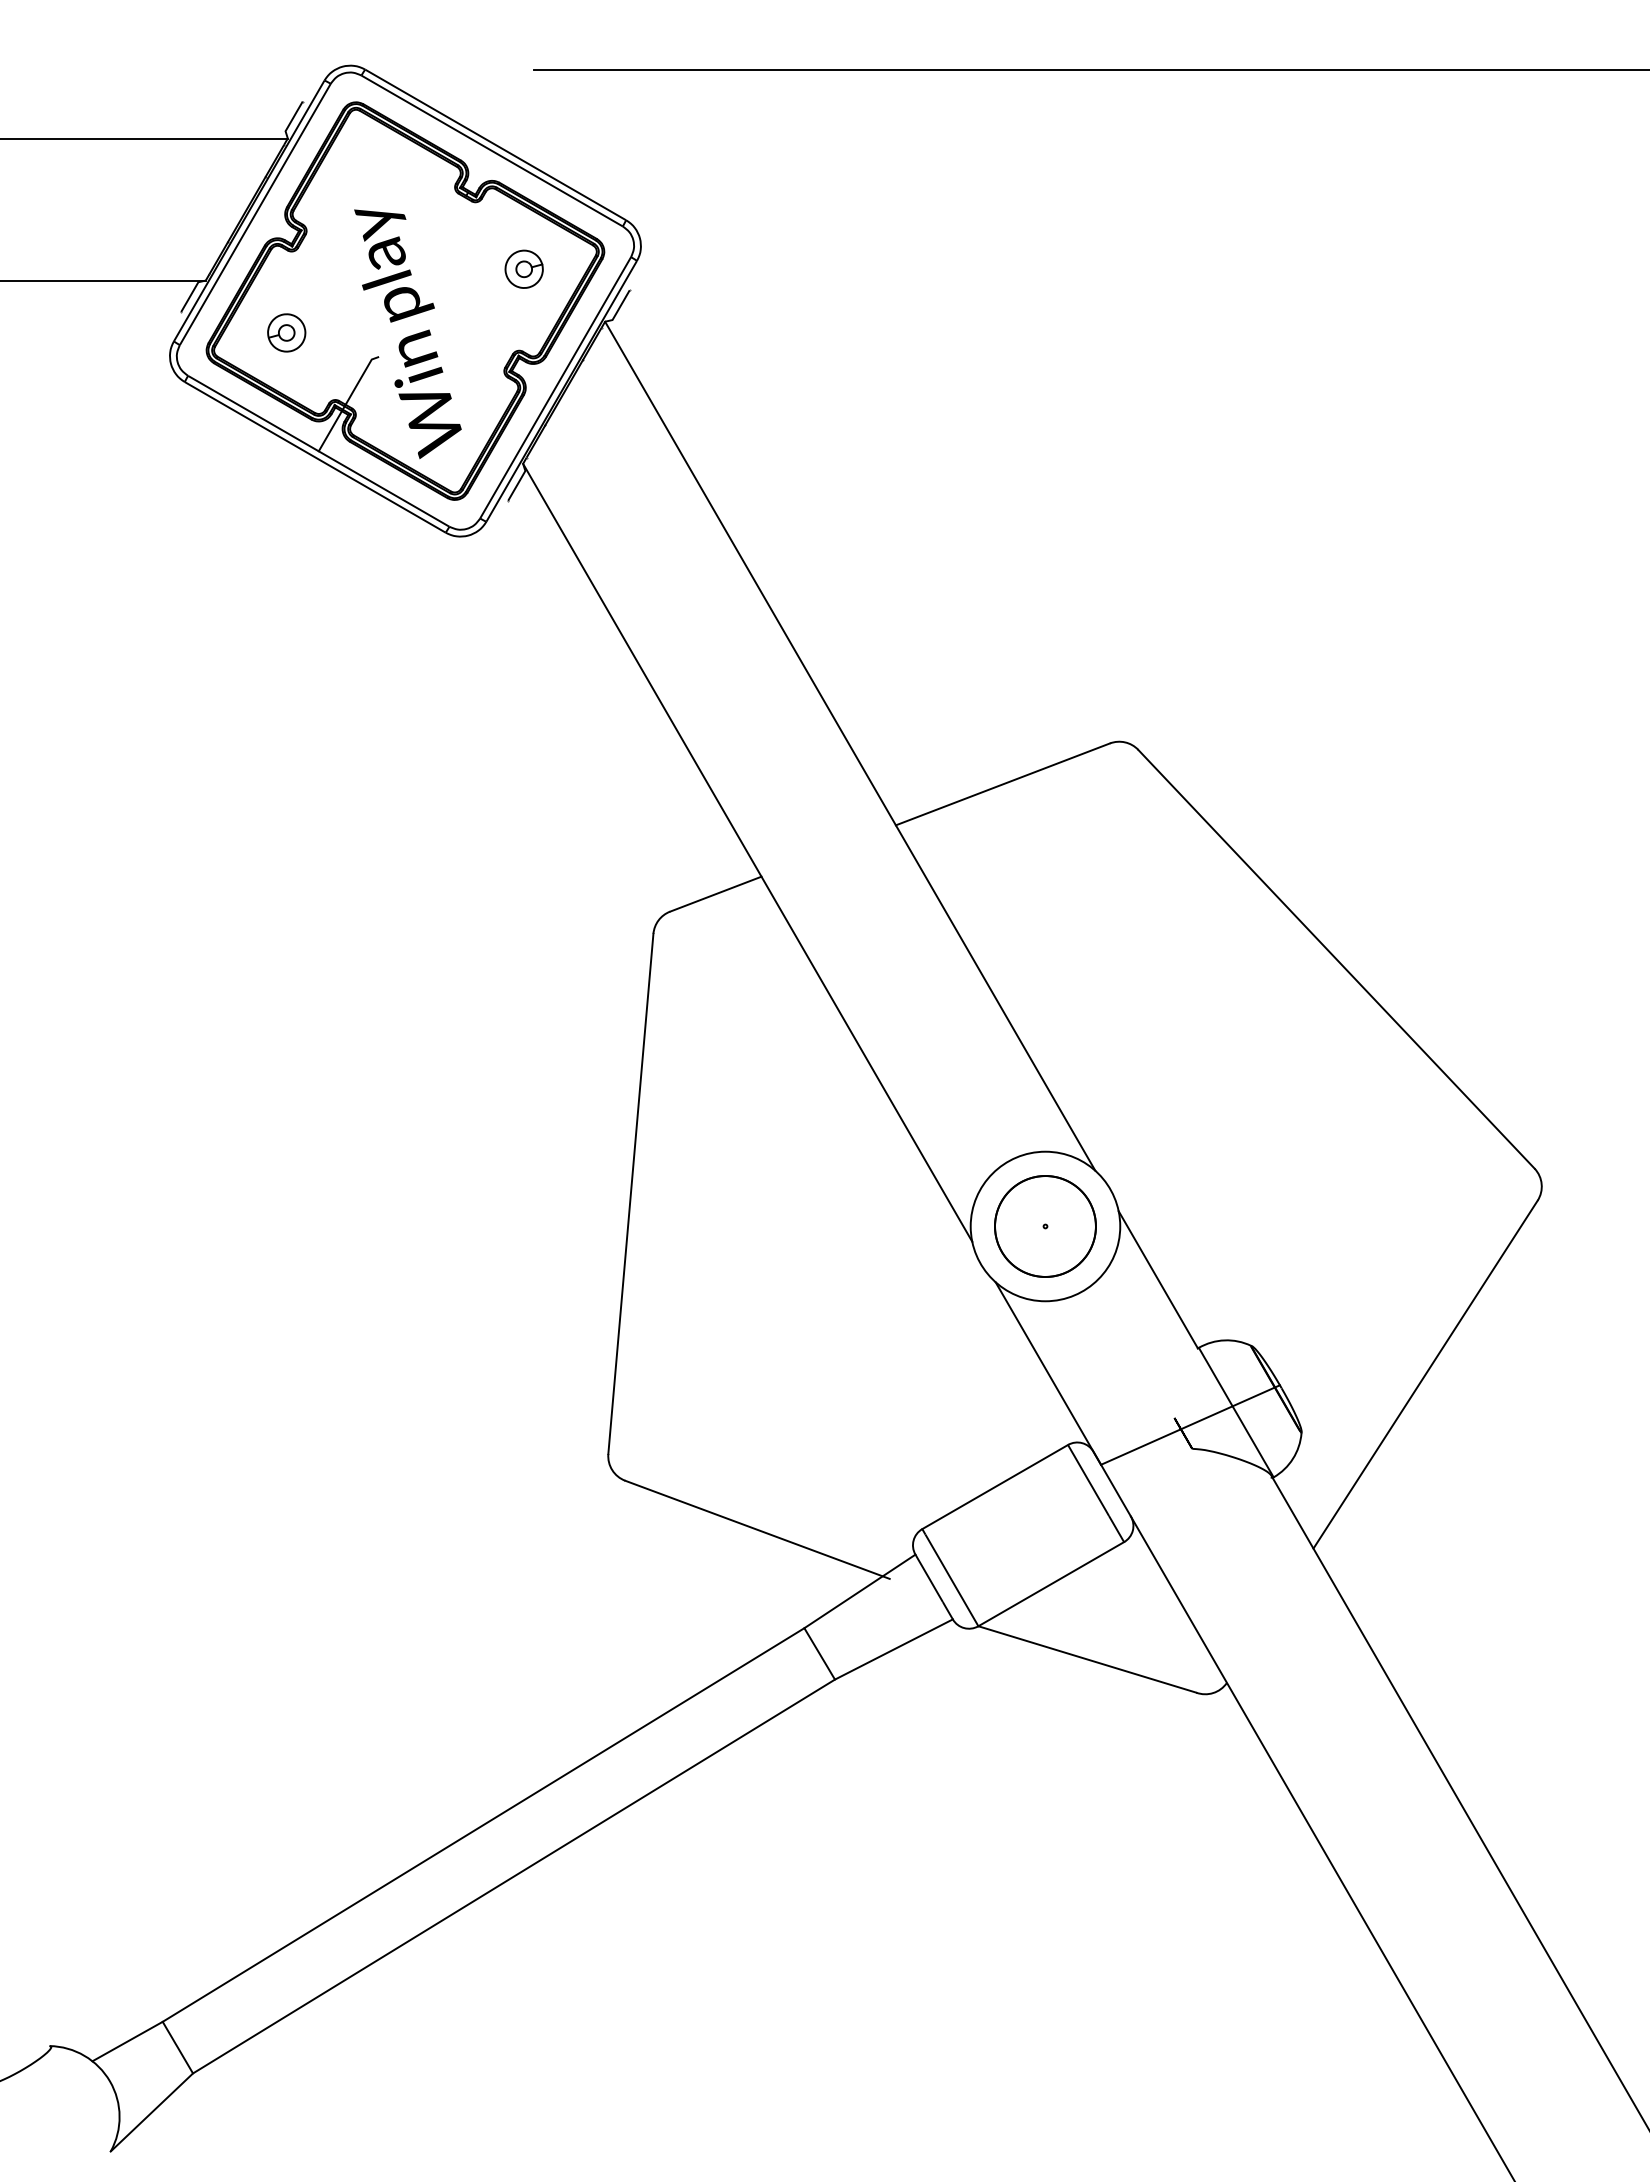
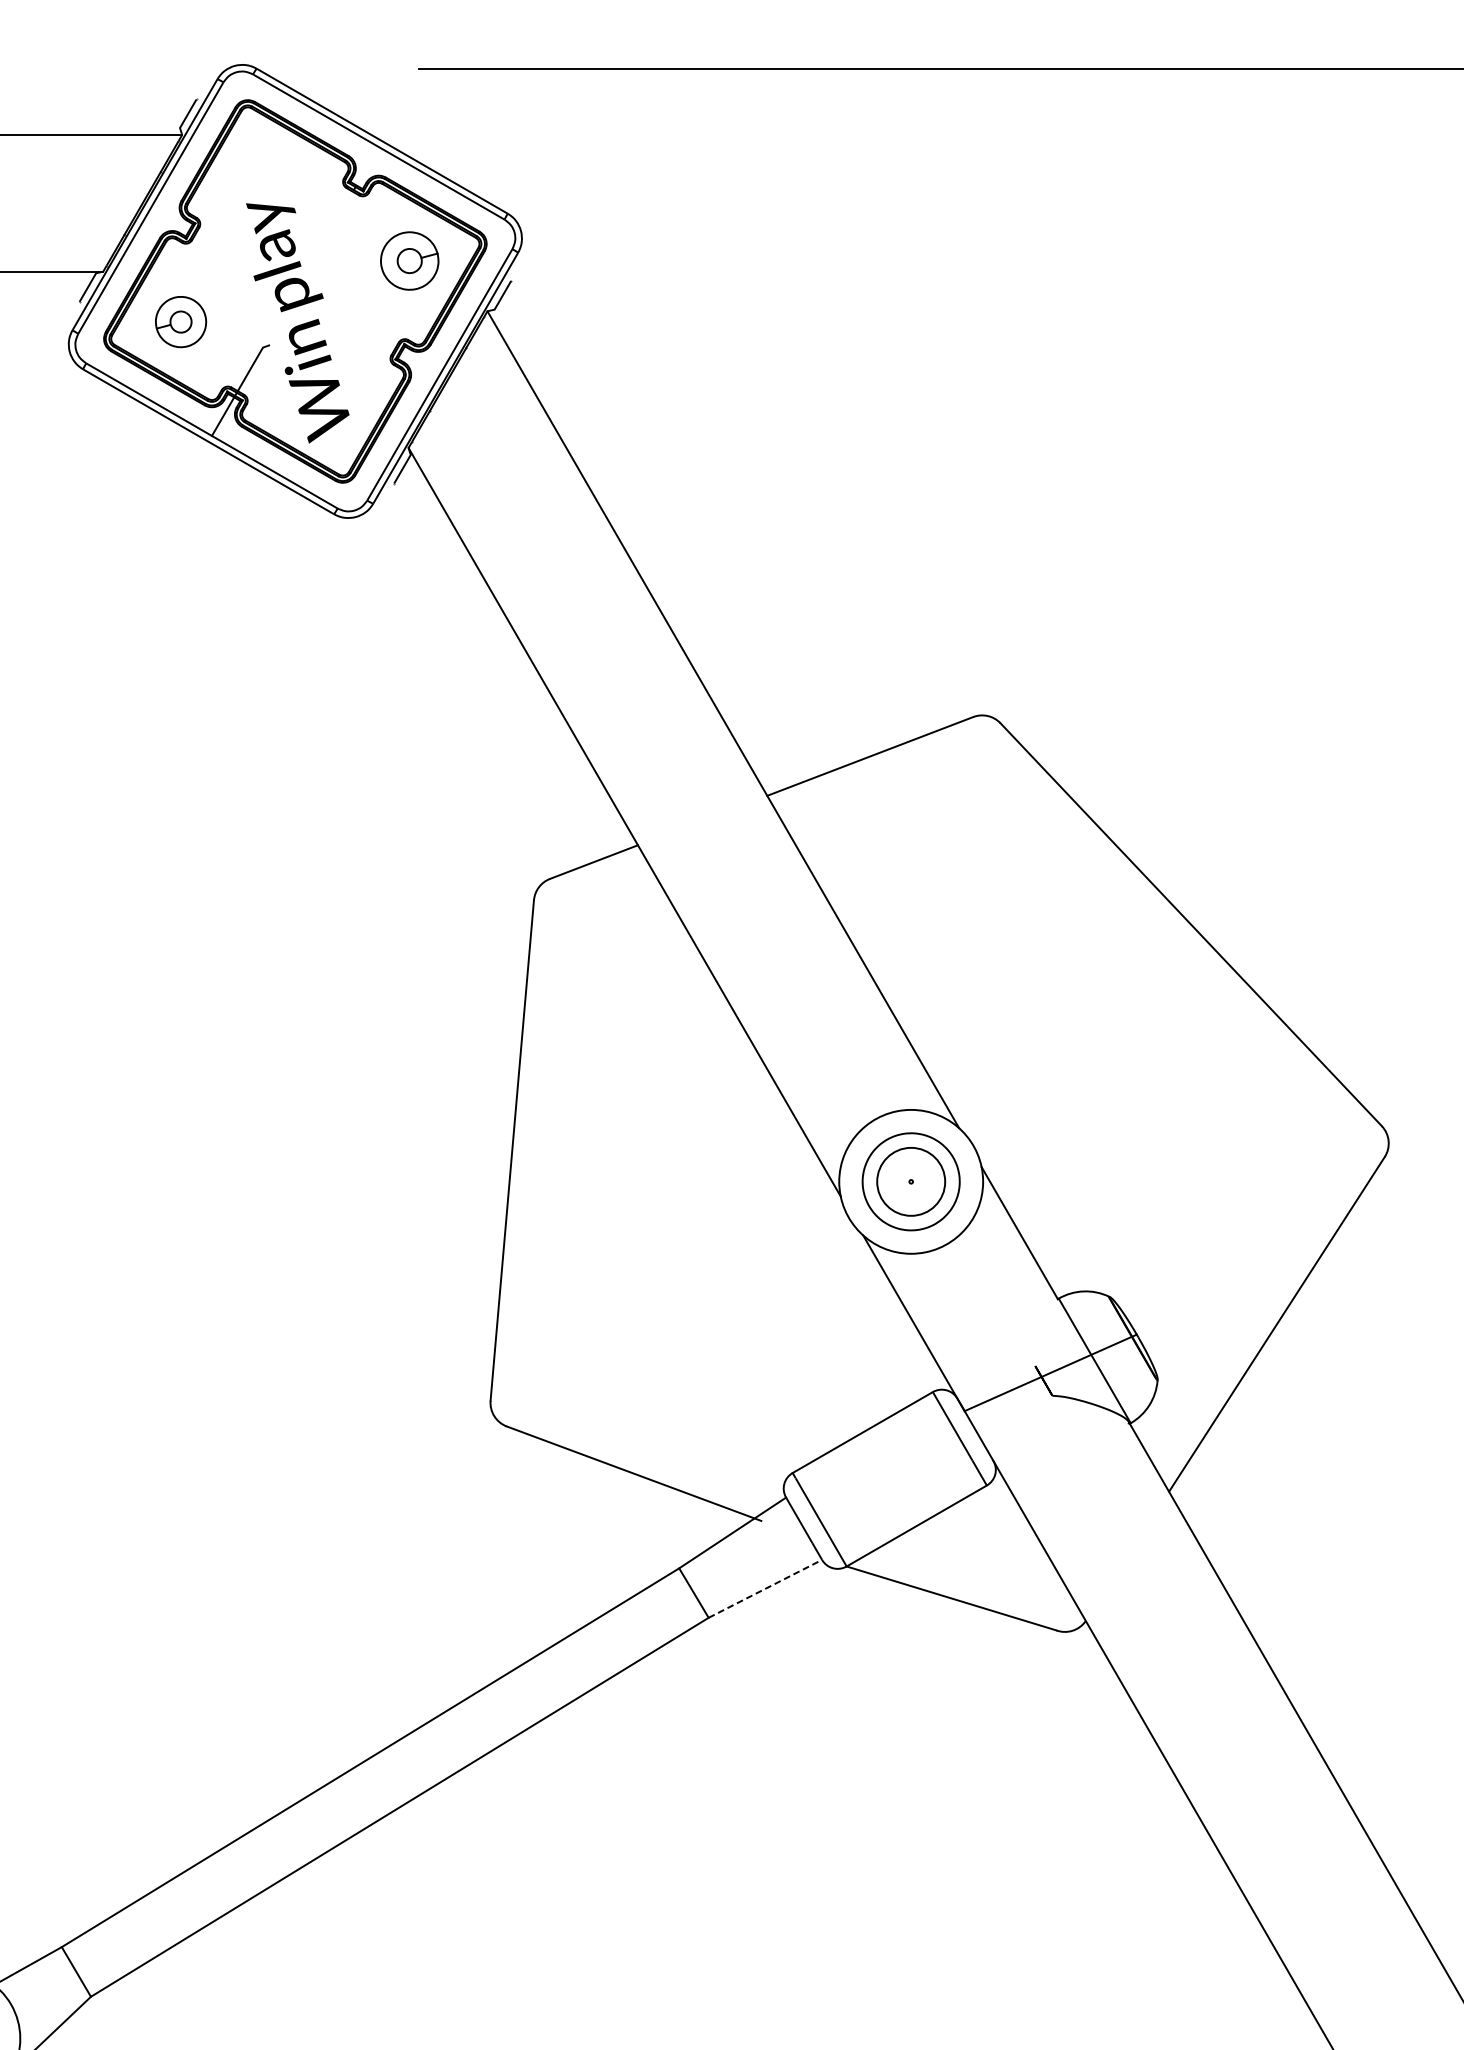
part: (523, 268) -> (408, 260), size x1.6
part: (286, 332) -> (180, 321), size x1.4
circle: (1045, 1226) -> (911, 1181), size x0.7
line: (894, 1649) -> (765, 1588), solid -> dashed

